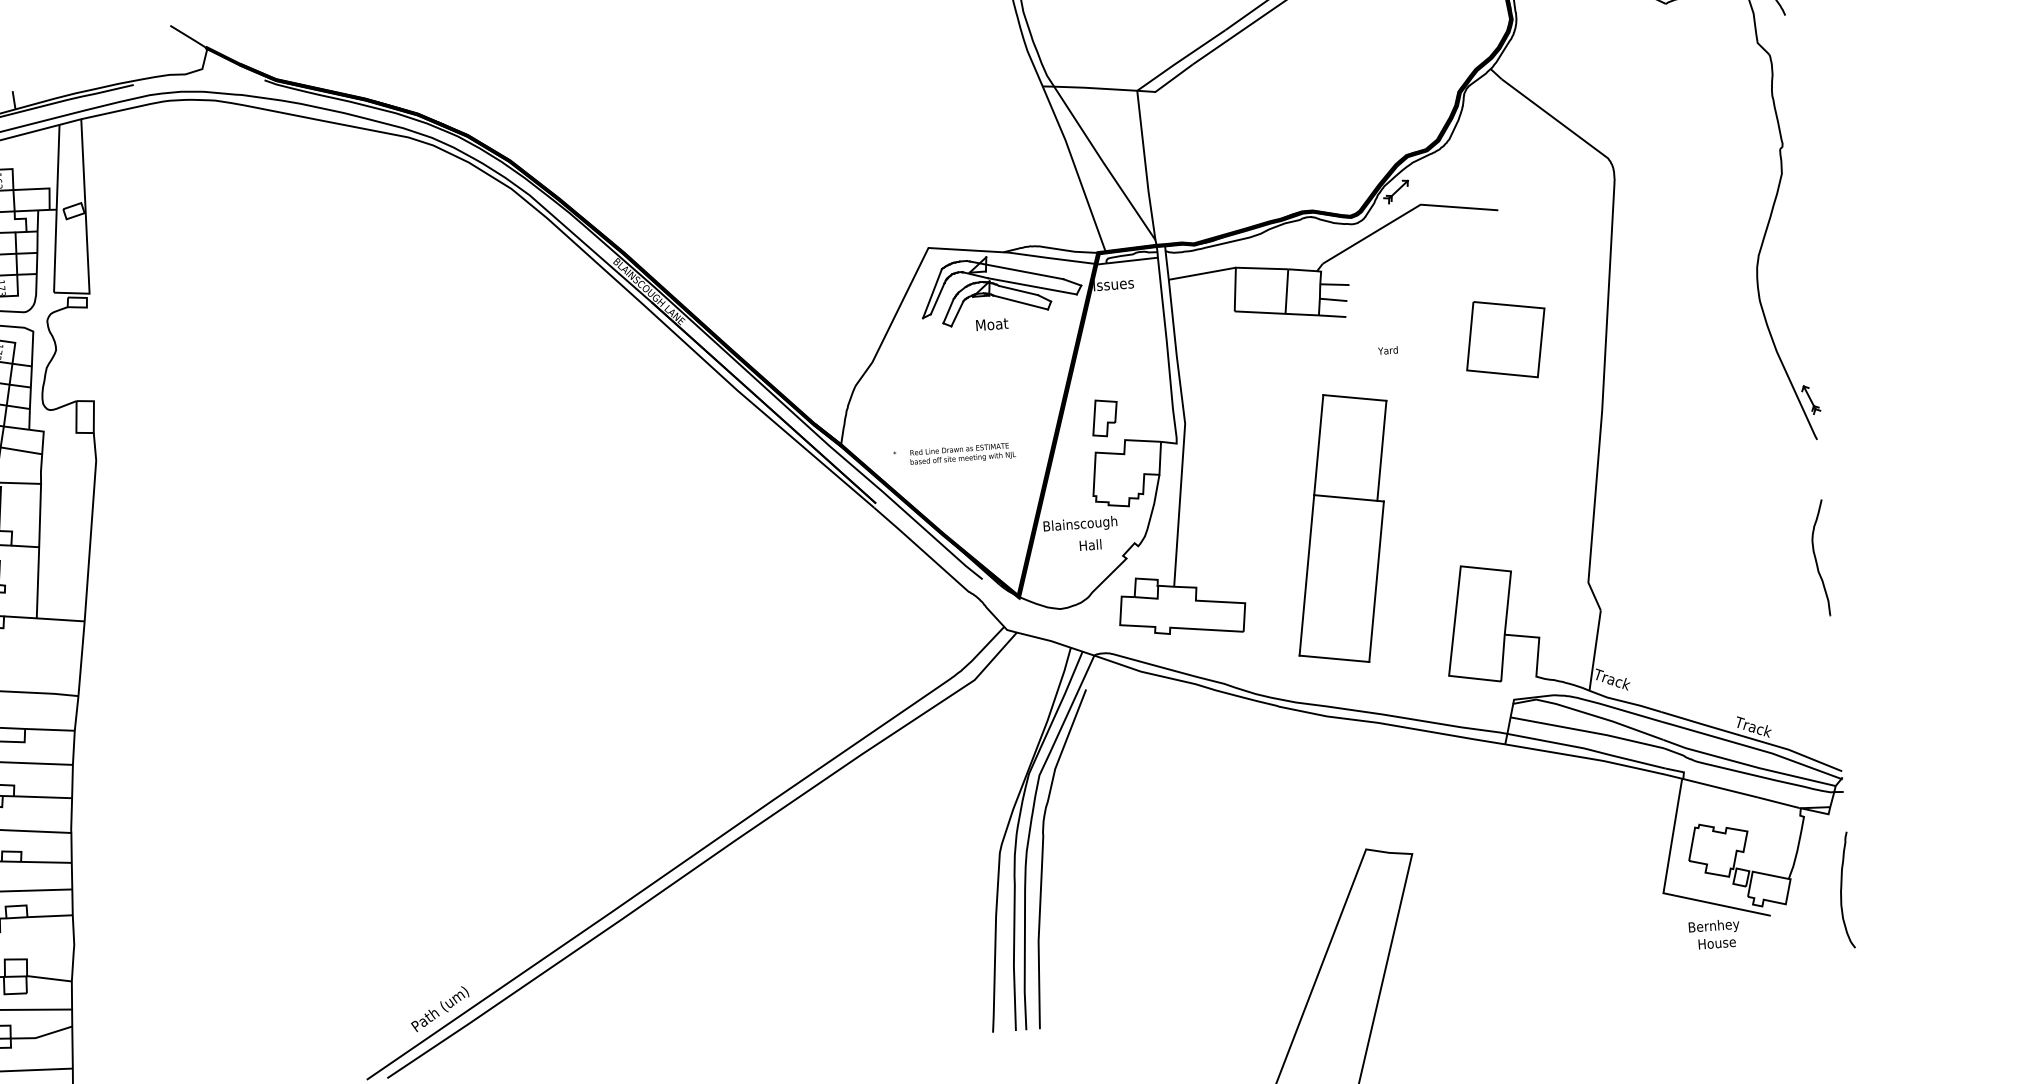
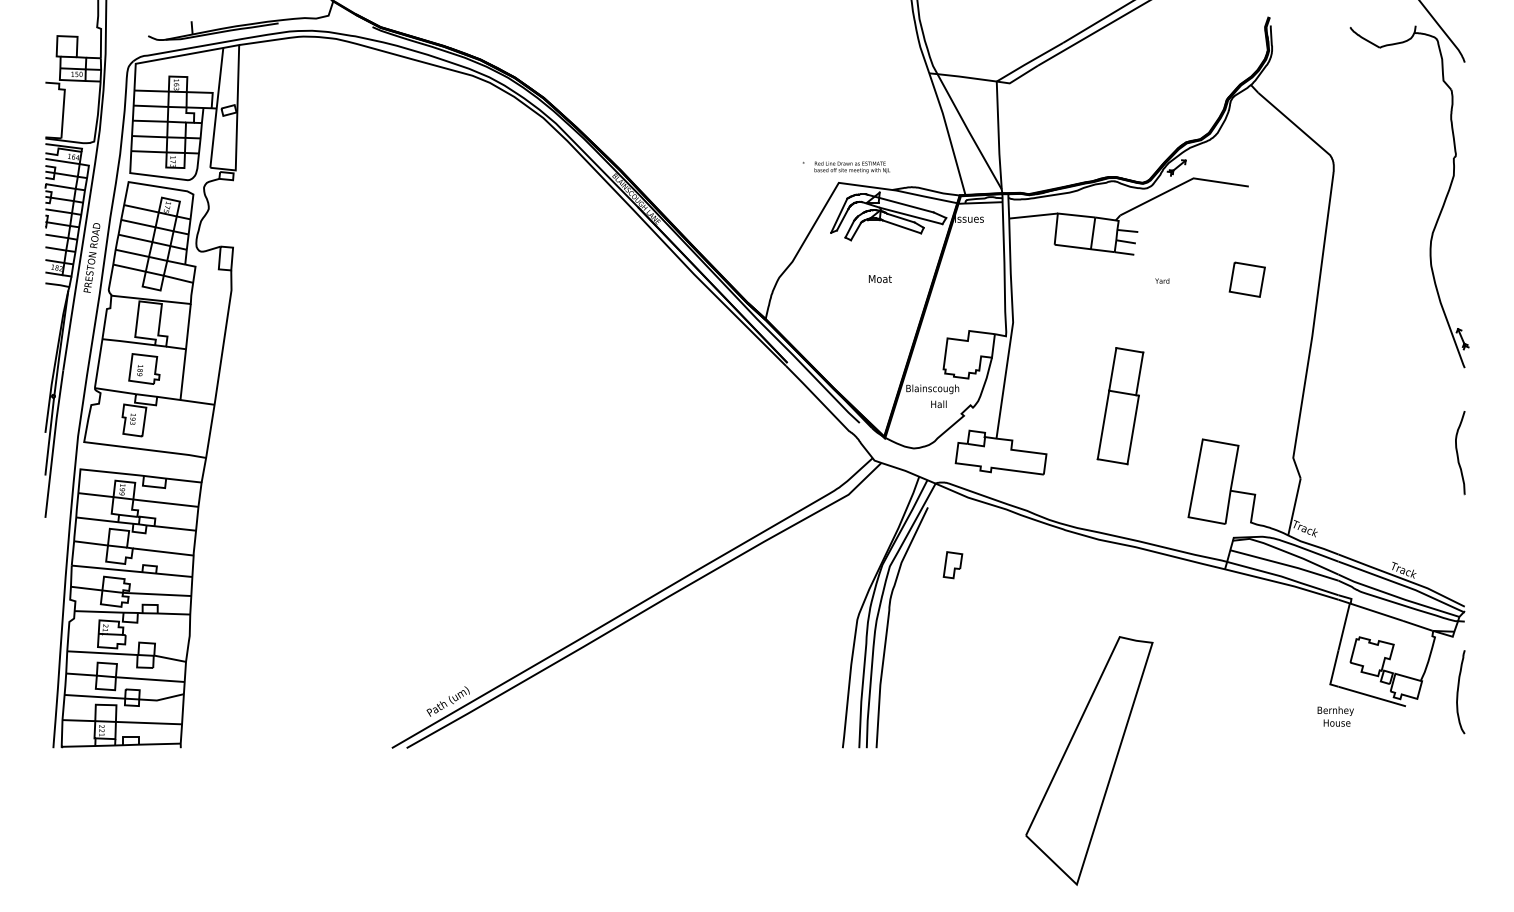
text: (992, 325) -> (880, 279), moved
part: (1506, 339) -> (1247, 279), size x0.6
part: (1104, 418) -> (952, 565), moved
text: (954, 455) -> (846, 167), moved
part: (1342, 527) -> (1120, 405), size x0.6
text: (1714, 934) -> (1335, 716), moved

